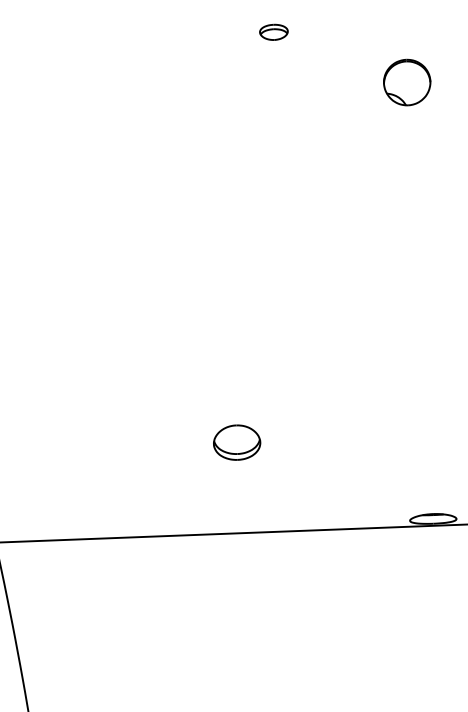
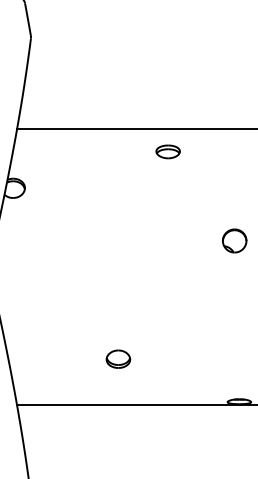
part: (272, 31) -> (167, 151), size x1.67
part: (406, 81) -> (234, 240), moved
part: (237, 441) -> (118, 358), moved

